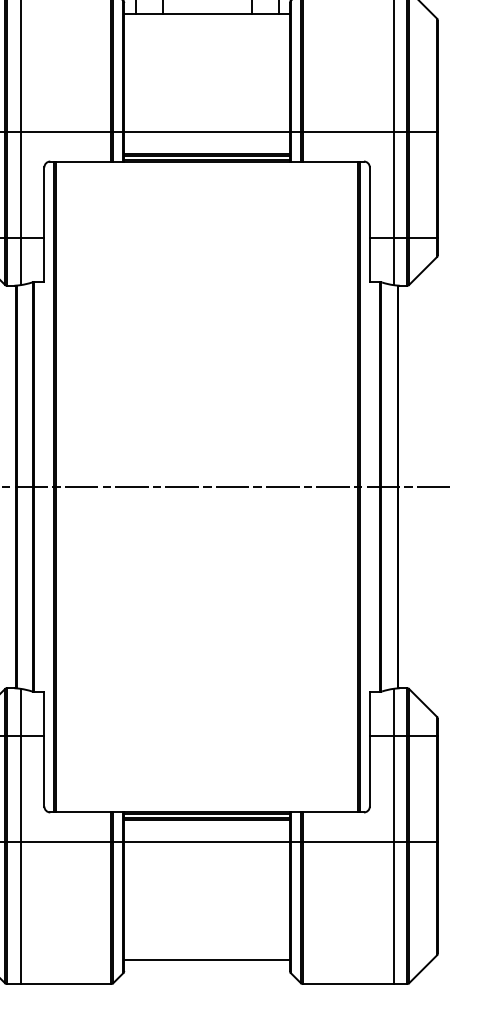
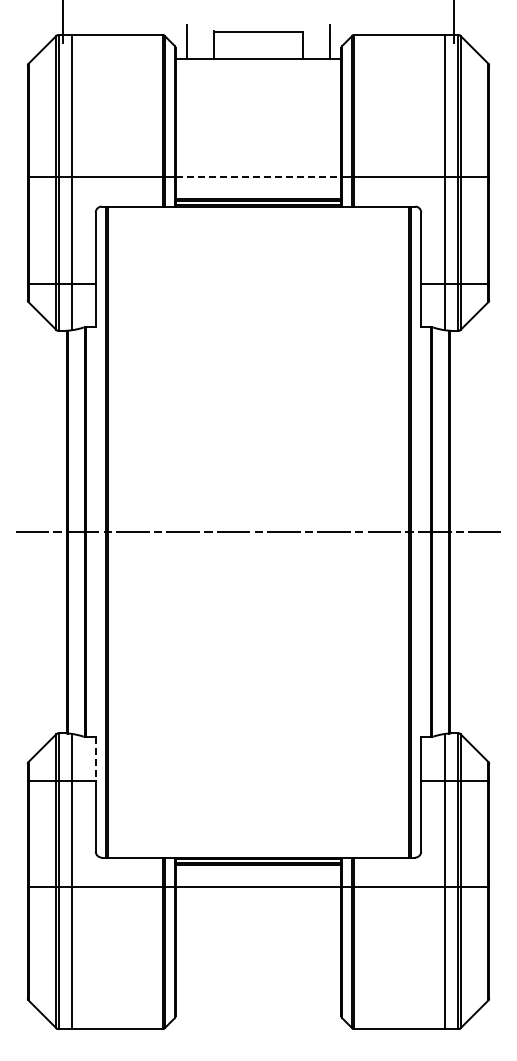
line: (207, 132) -> (258, 177), solid -> dashed
line: (44, 713) -> (95, 758), solid -> dashed
line: (207, 960) -> (258, 1005), removed

